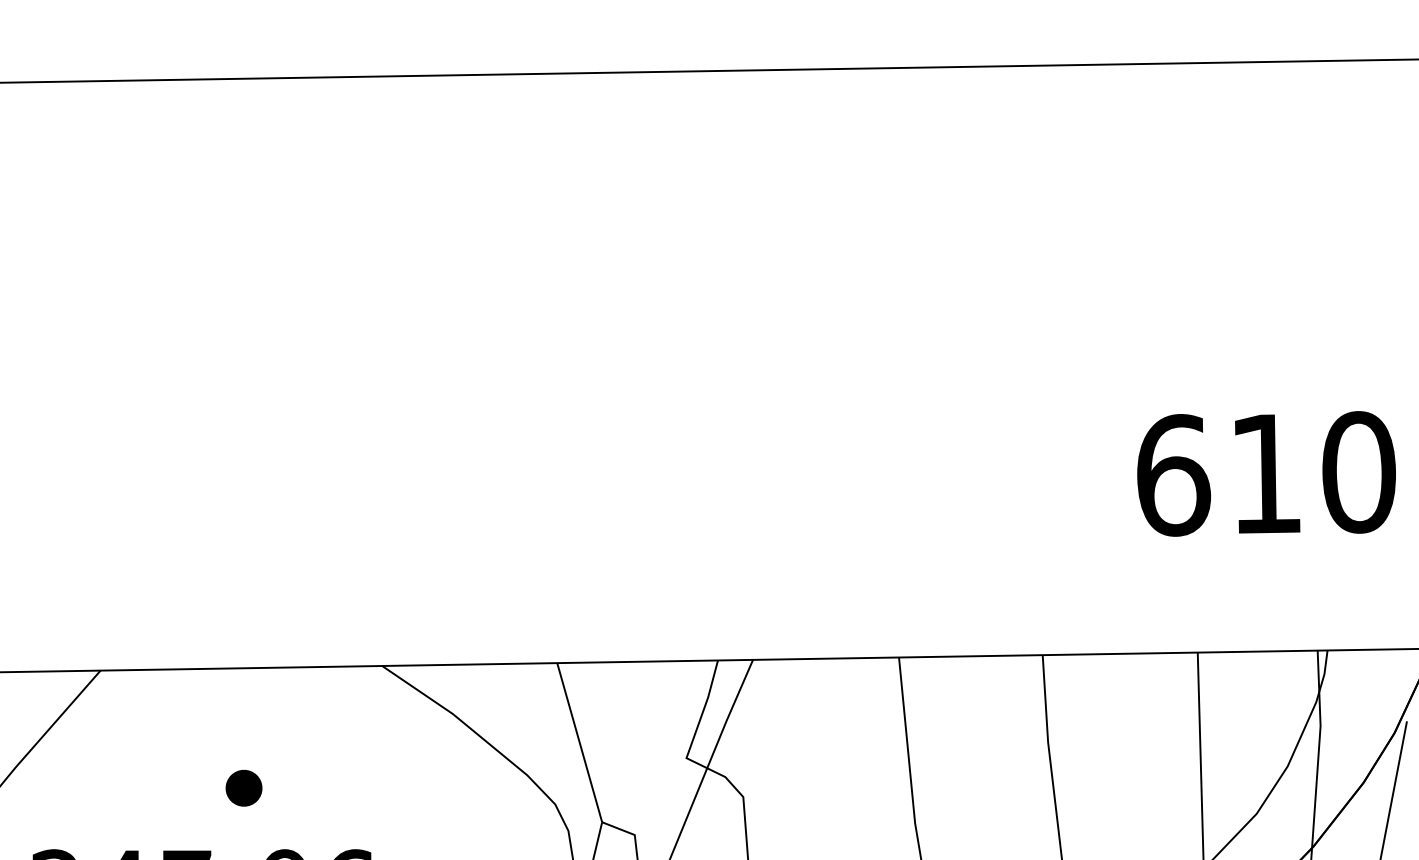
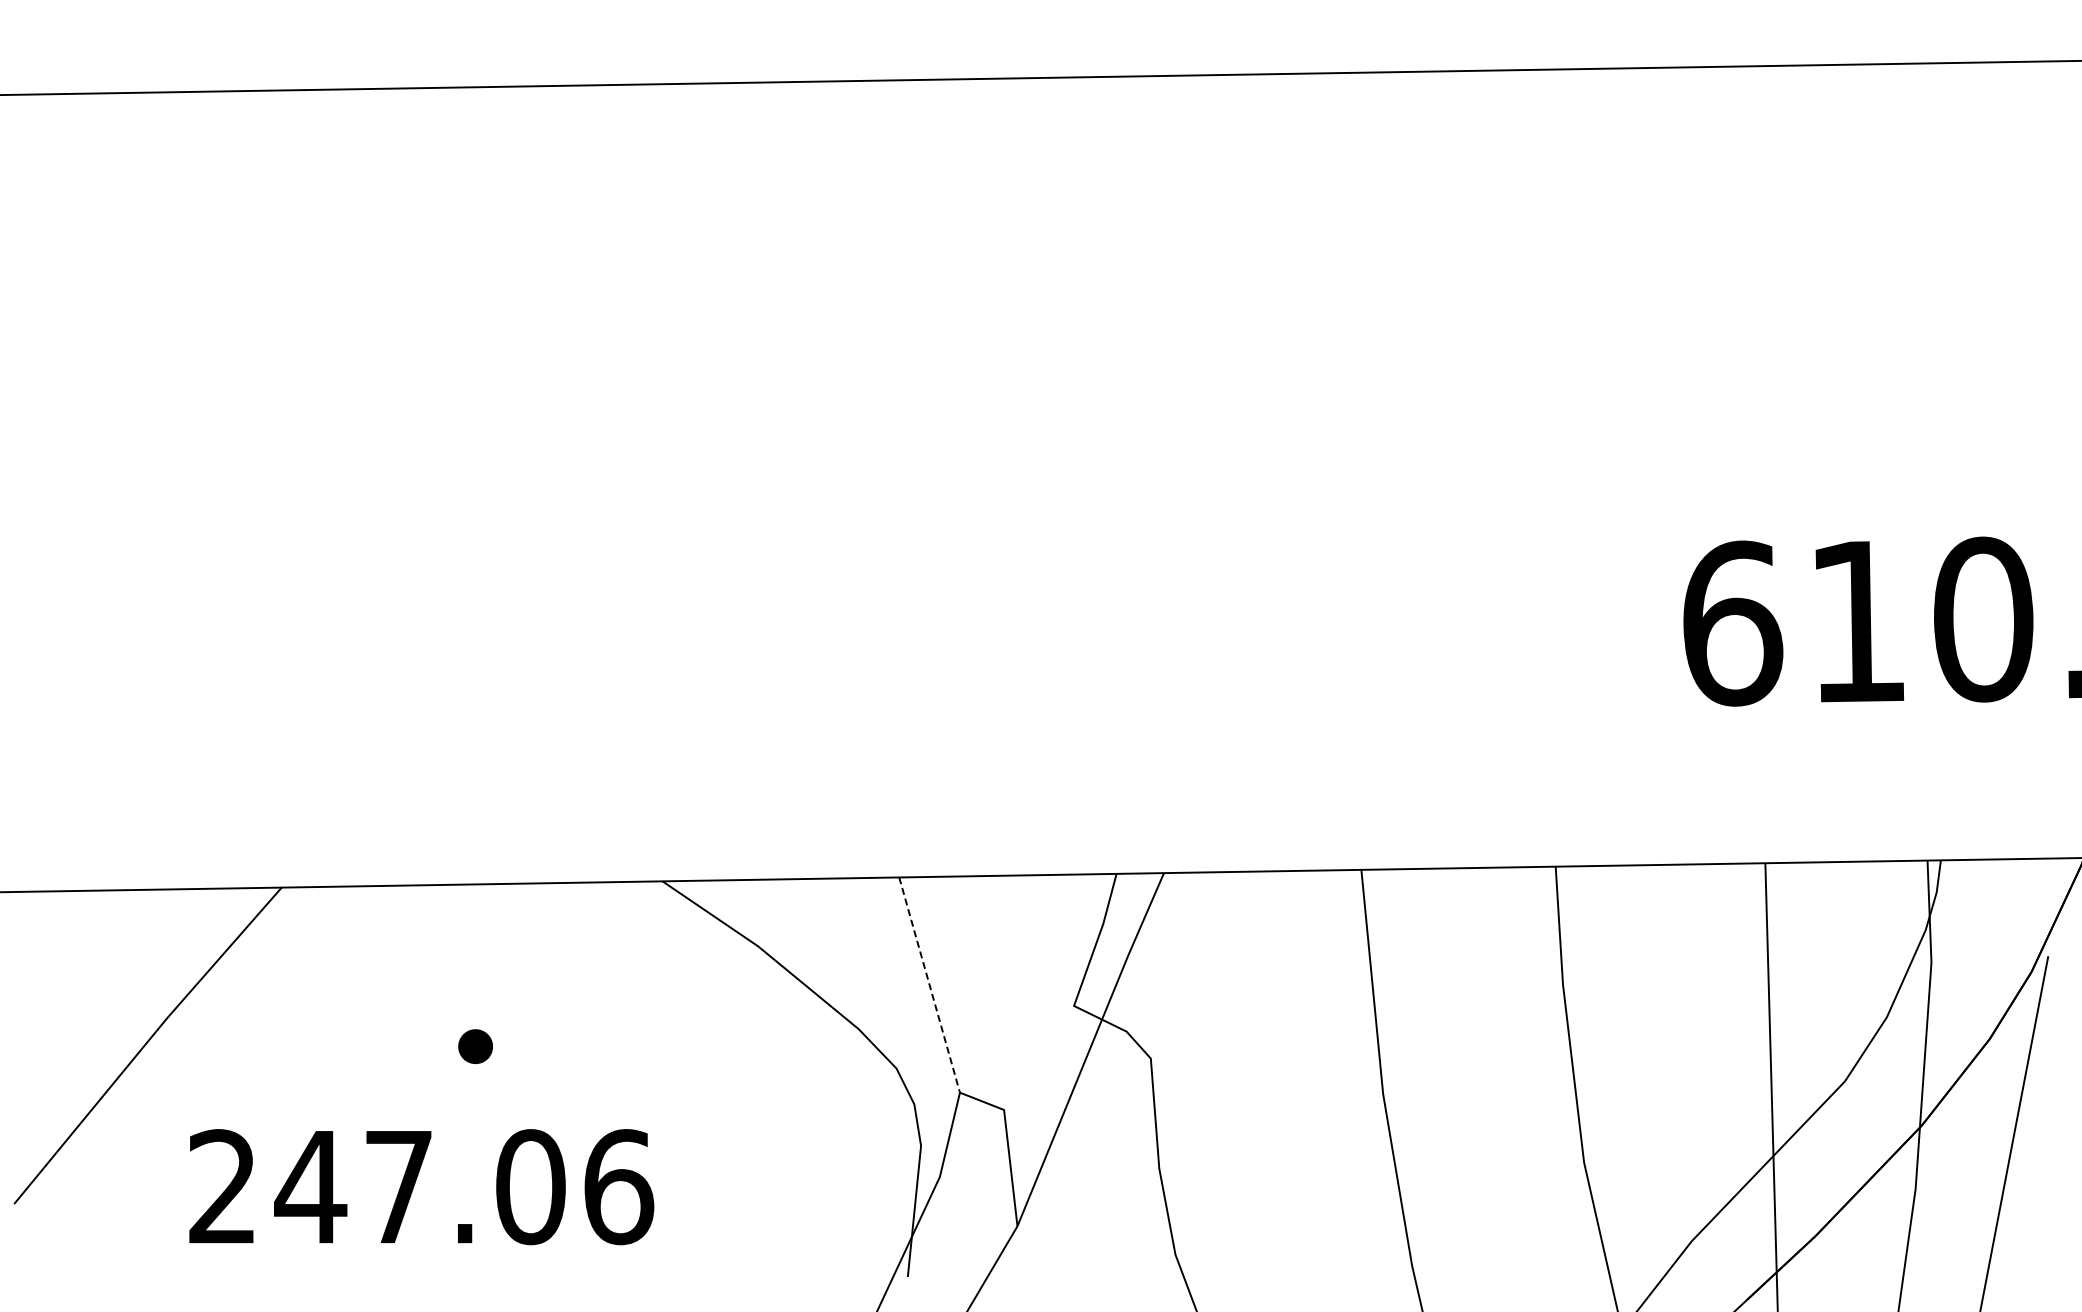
line: (579, 743) -> (929, 985), solid -> dashed
part: (243, 788) -> (475, 1046), size x0.7

